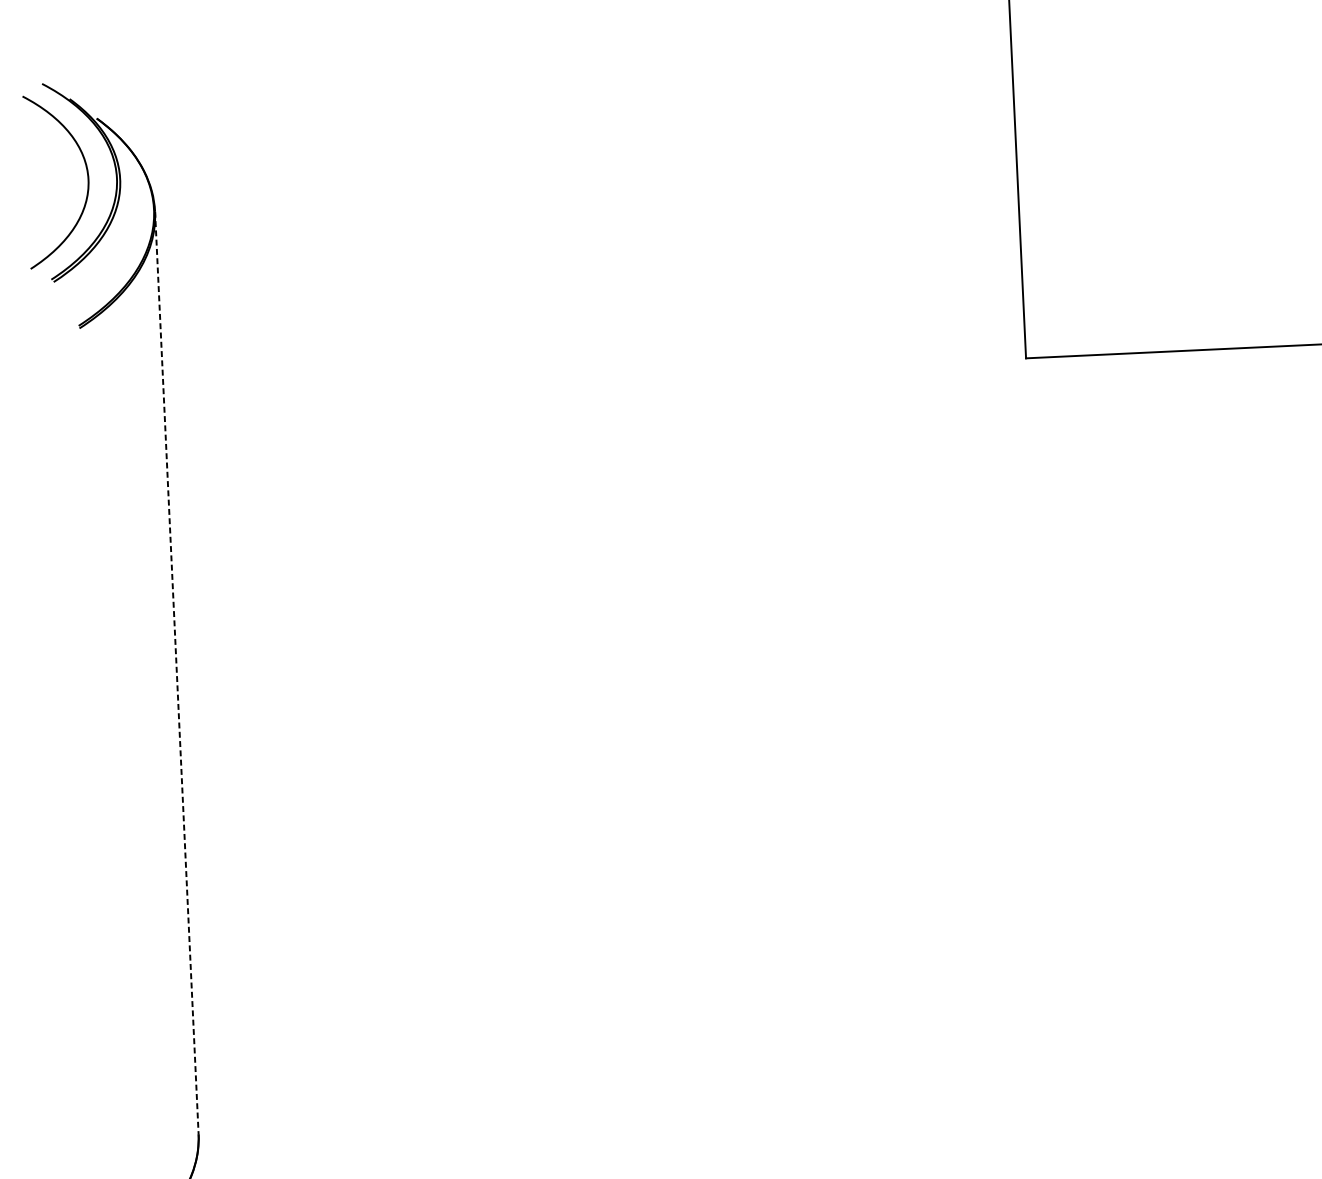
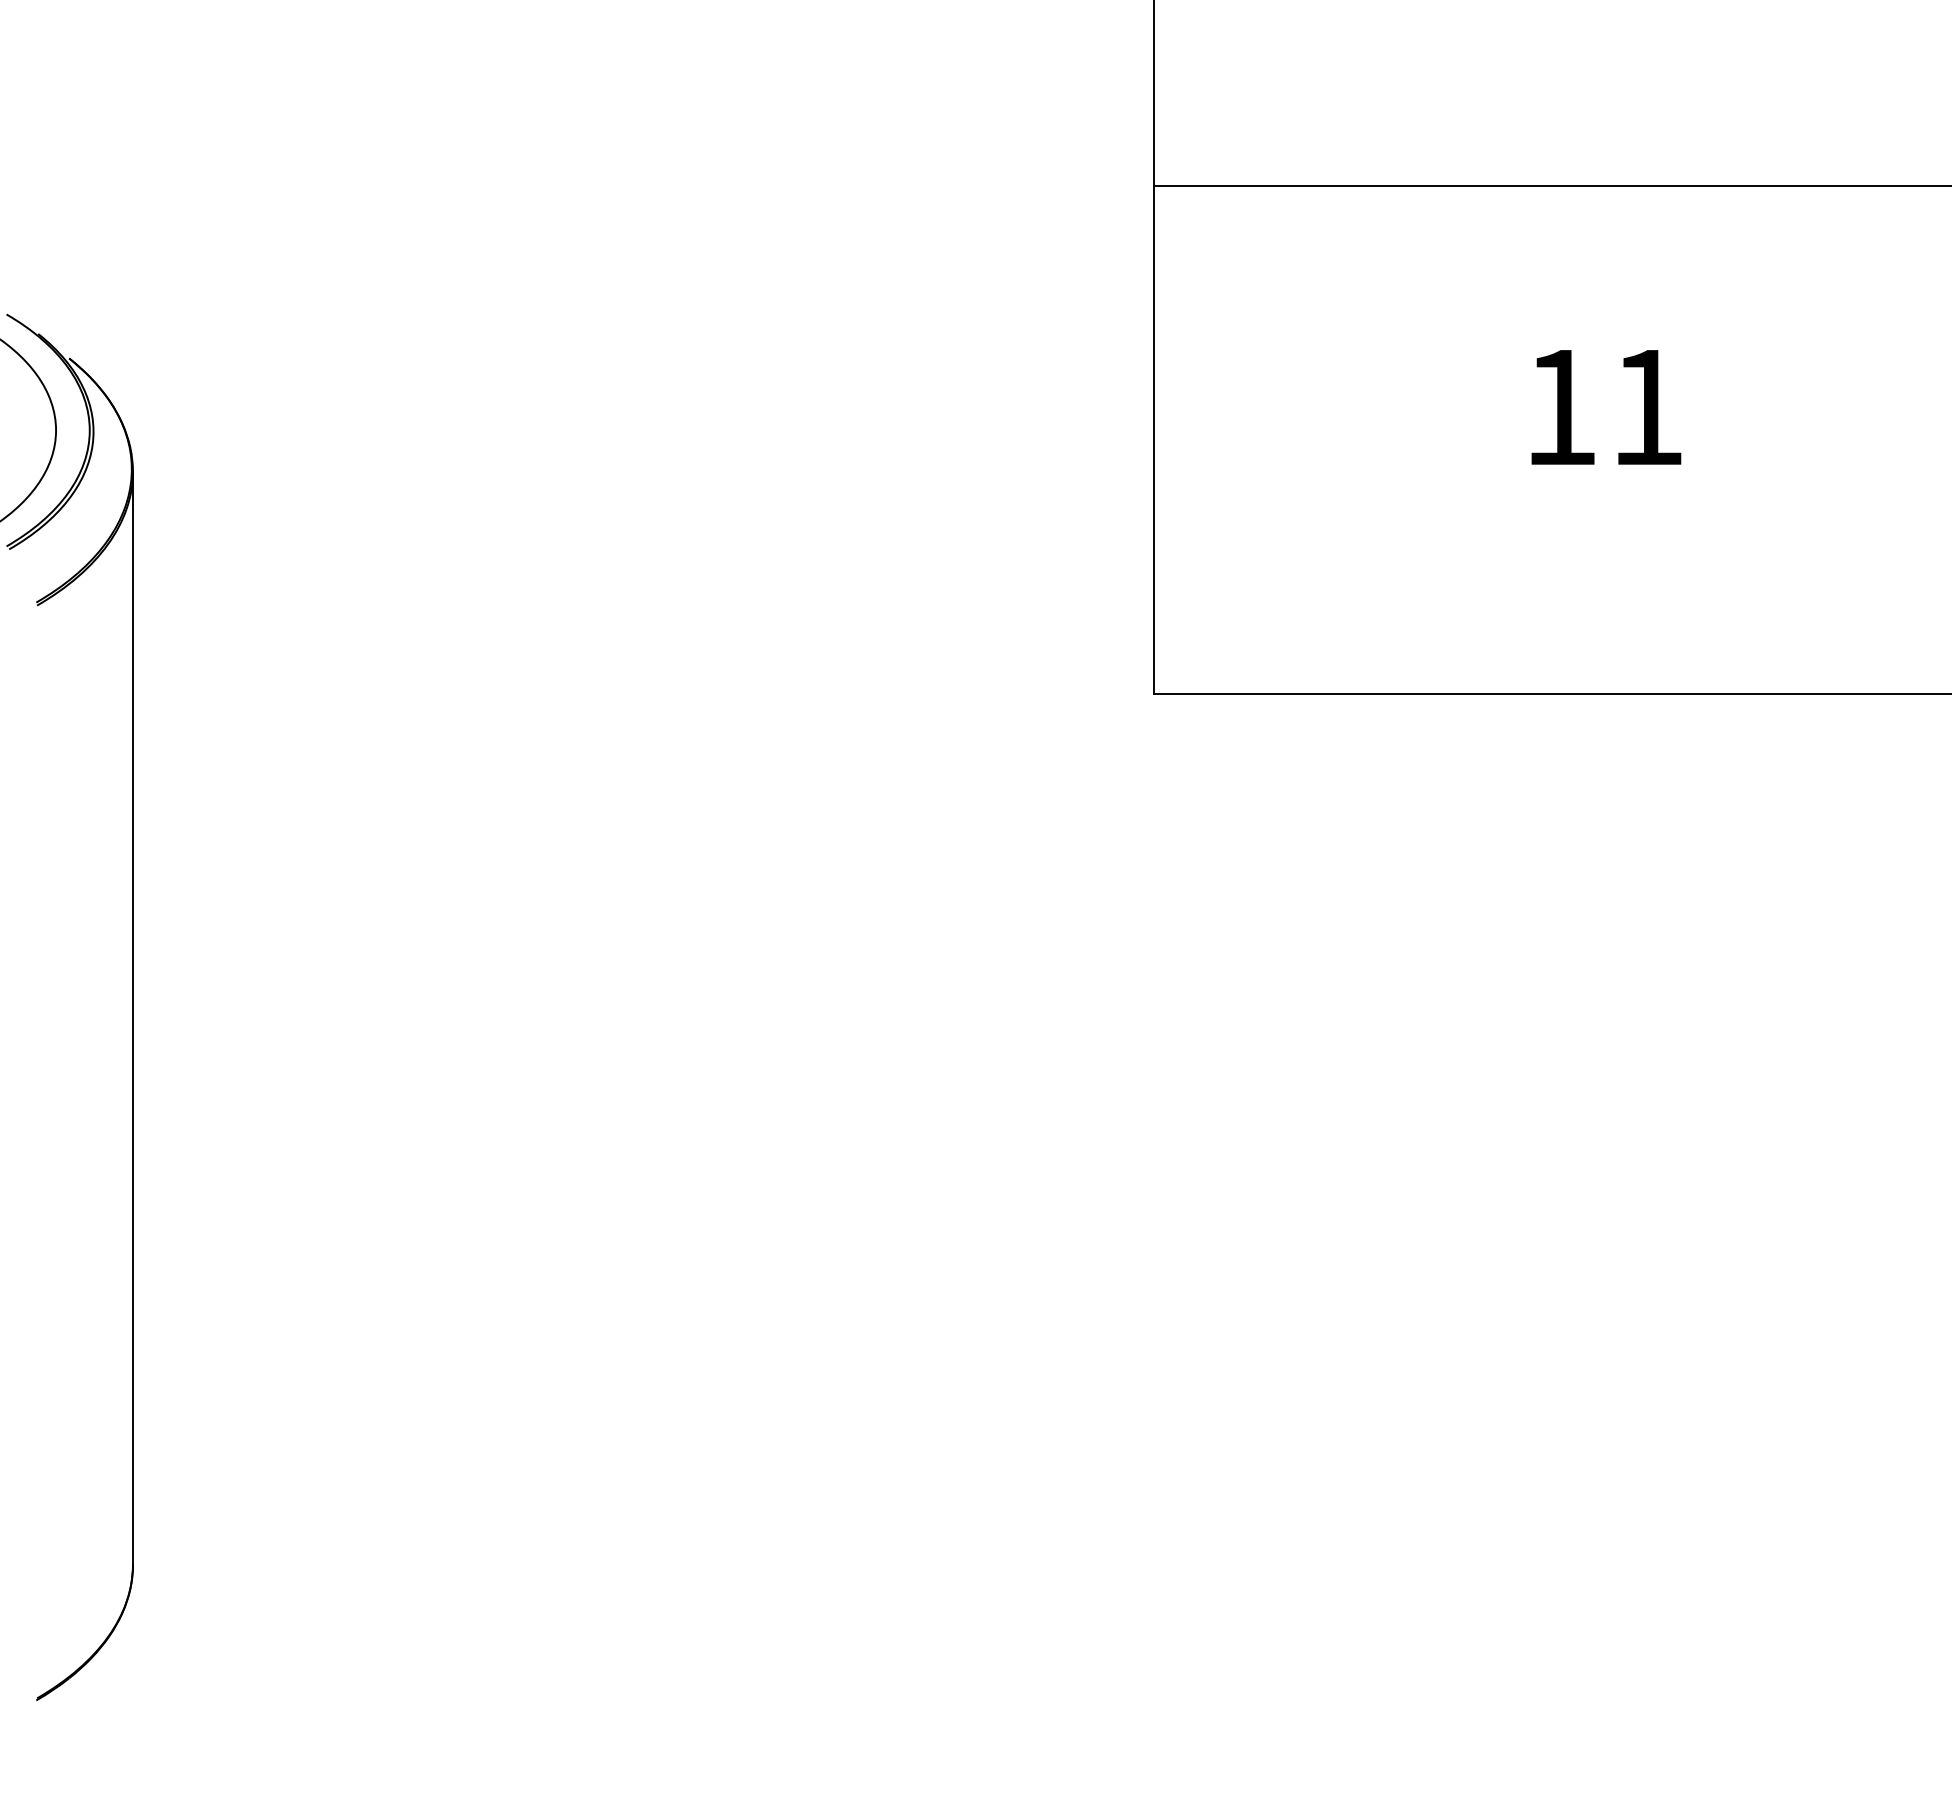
line: (176, 673) -> (132, 1018), dashed -> solid

